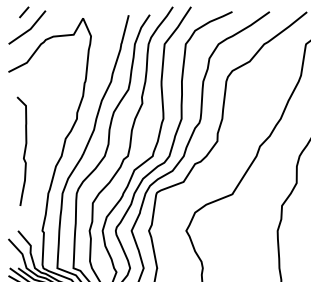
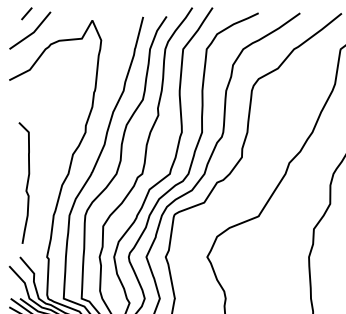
curve: (24, 150) -> (27, 182), moved

